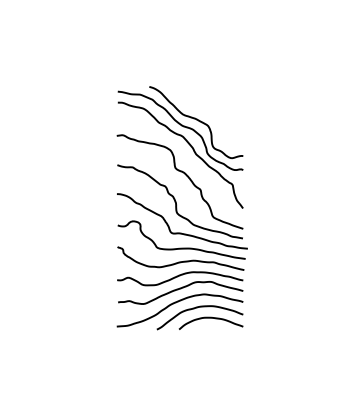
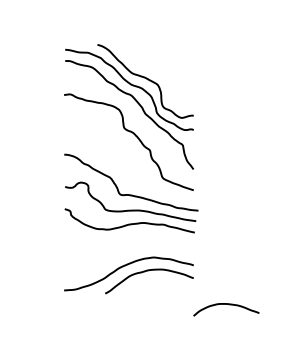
curve: (176, 201) -> (125, 162), removed
part: (180, 287) -> (129, 250), removed
curve: (210, 318) -> (225, 304), moved

